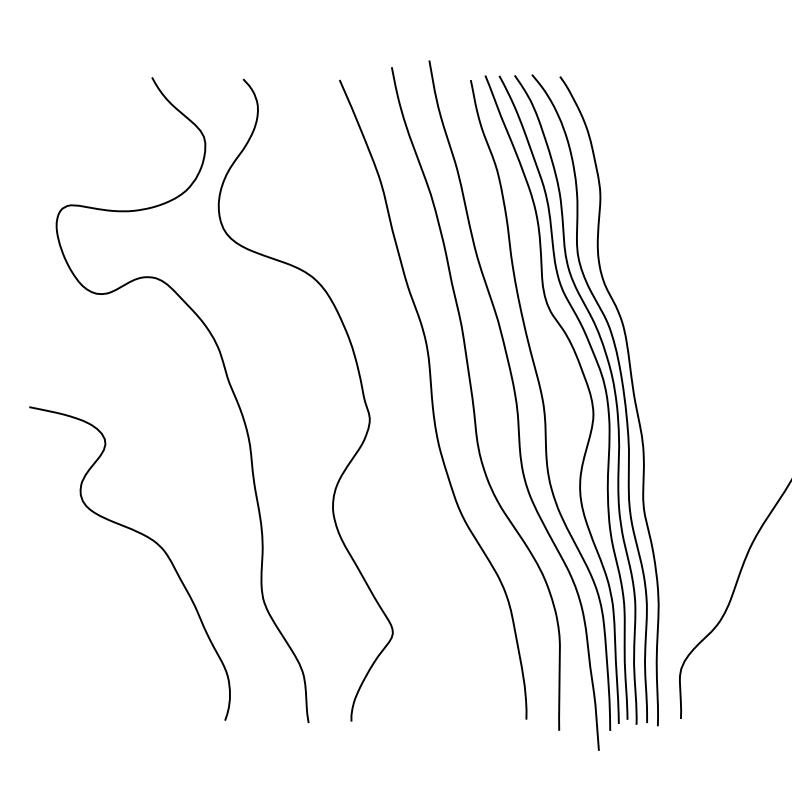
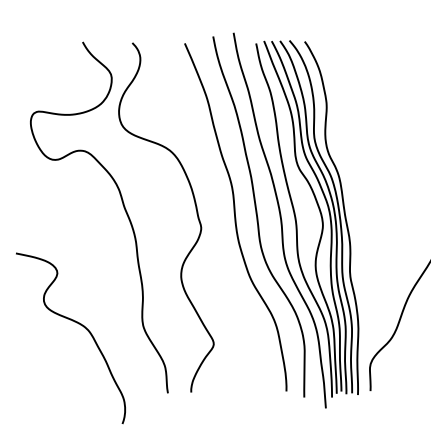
curve: (144, 537) -> (78, 324), moved

